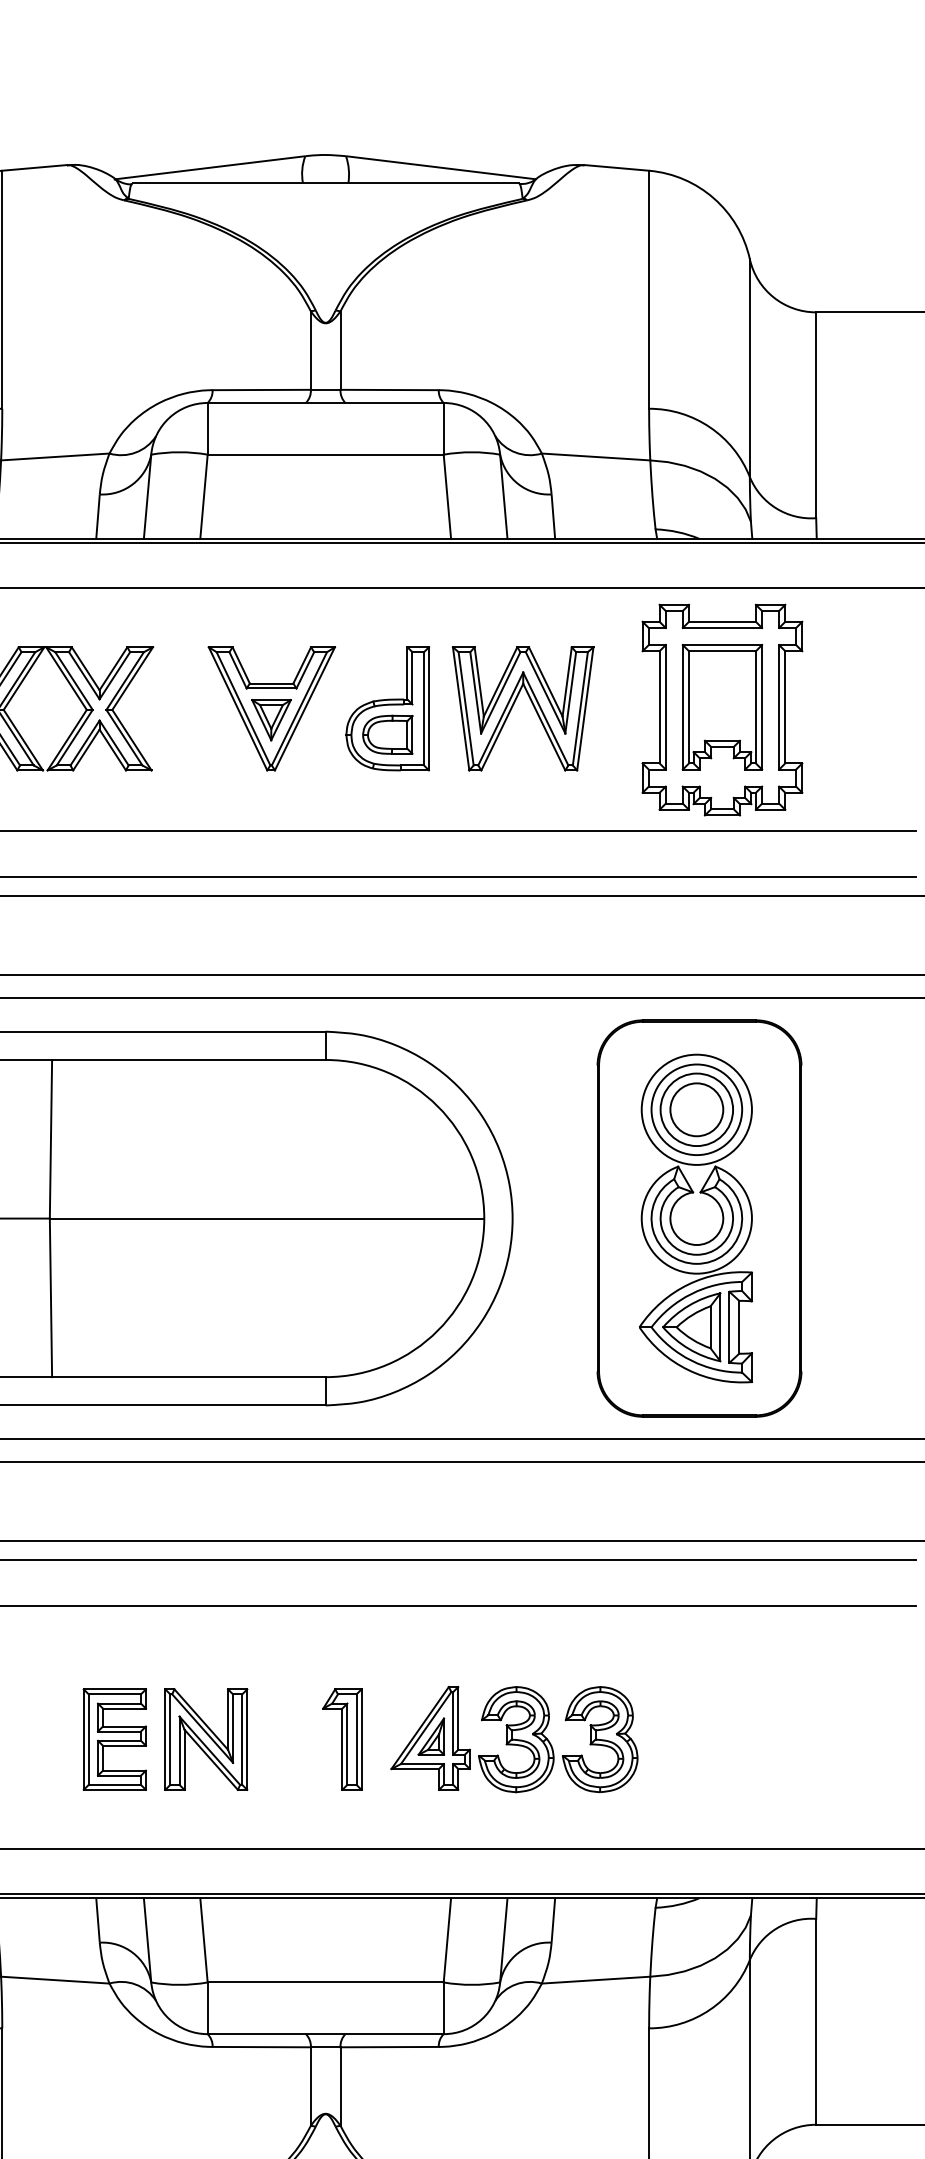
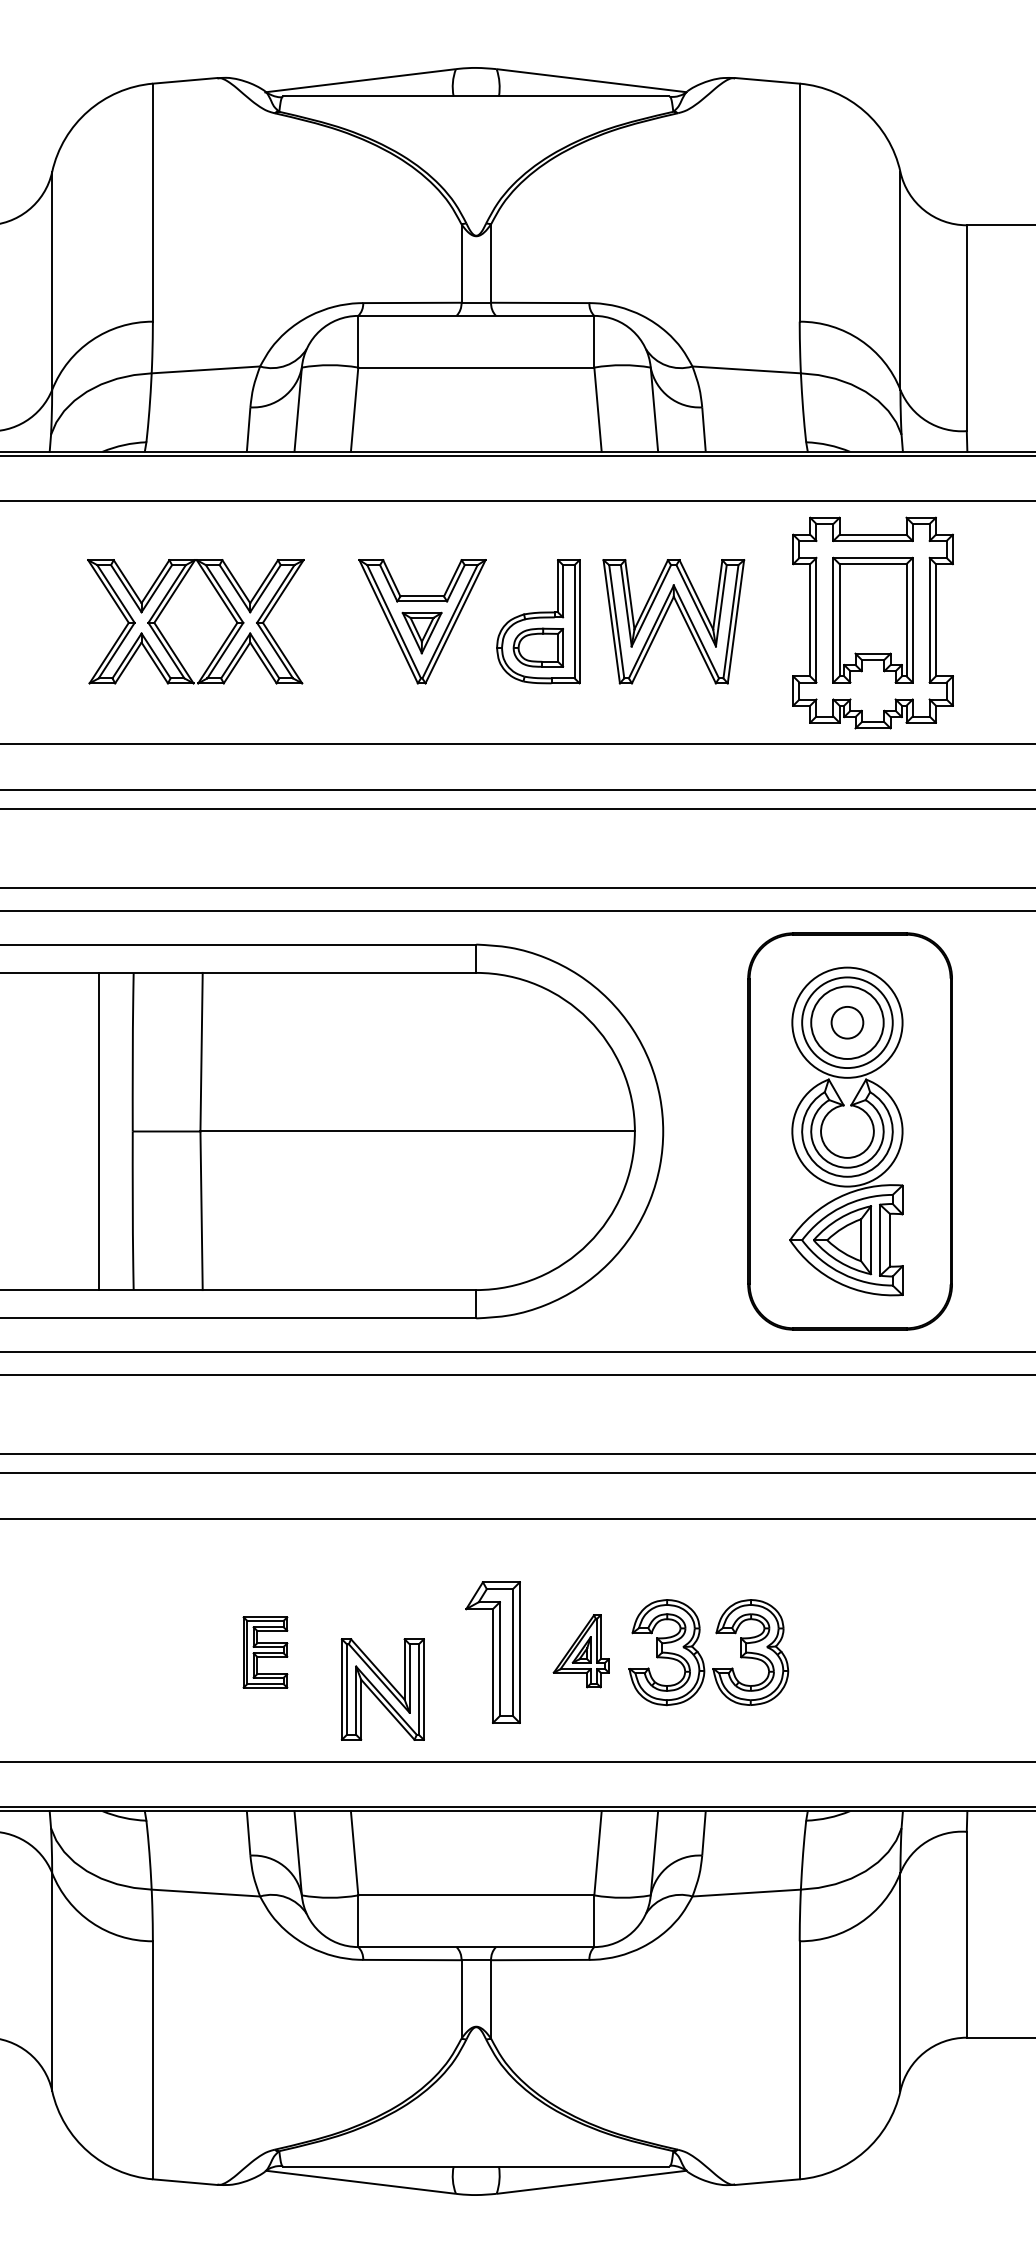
circle: (696, 1109) -> (847, 1022), size x0.6
part: (430, 1737) -> (581, 1650), size x0.7
part: (114, 1739) -> (265, 1652), size x0.7
part: (205, 1739) -> (382, 1689), moved
part: (341, 1739) -> (492, 1652), size x1.4

